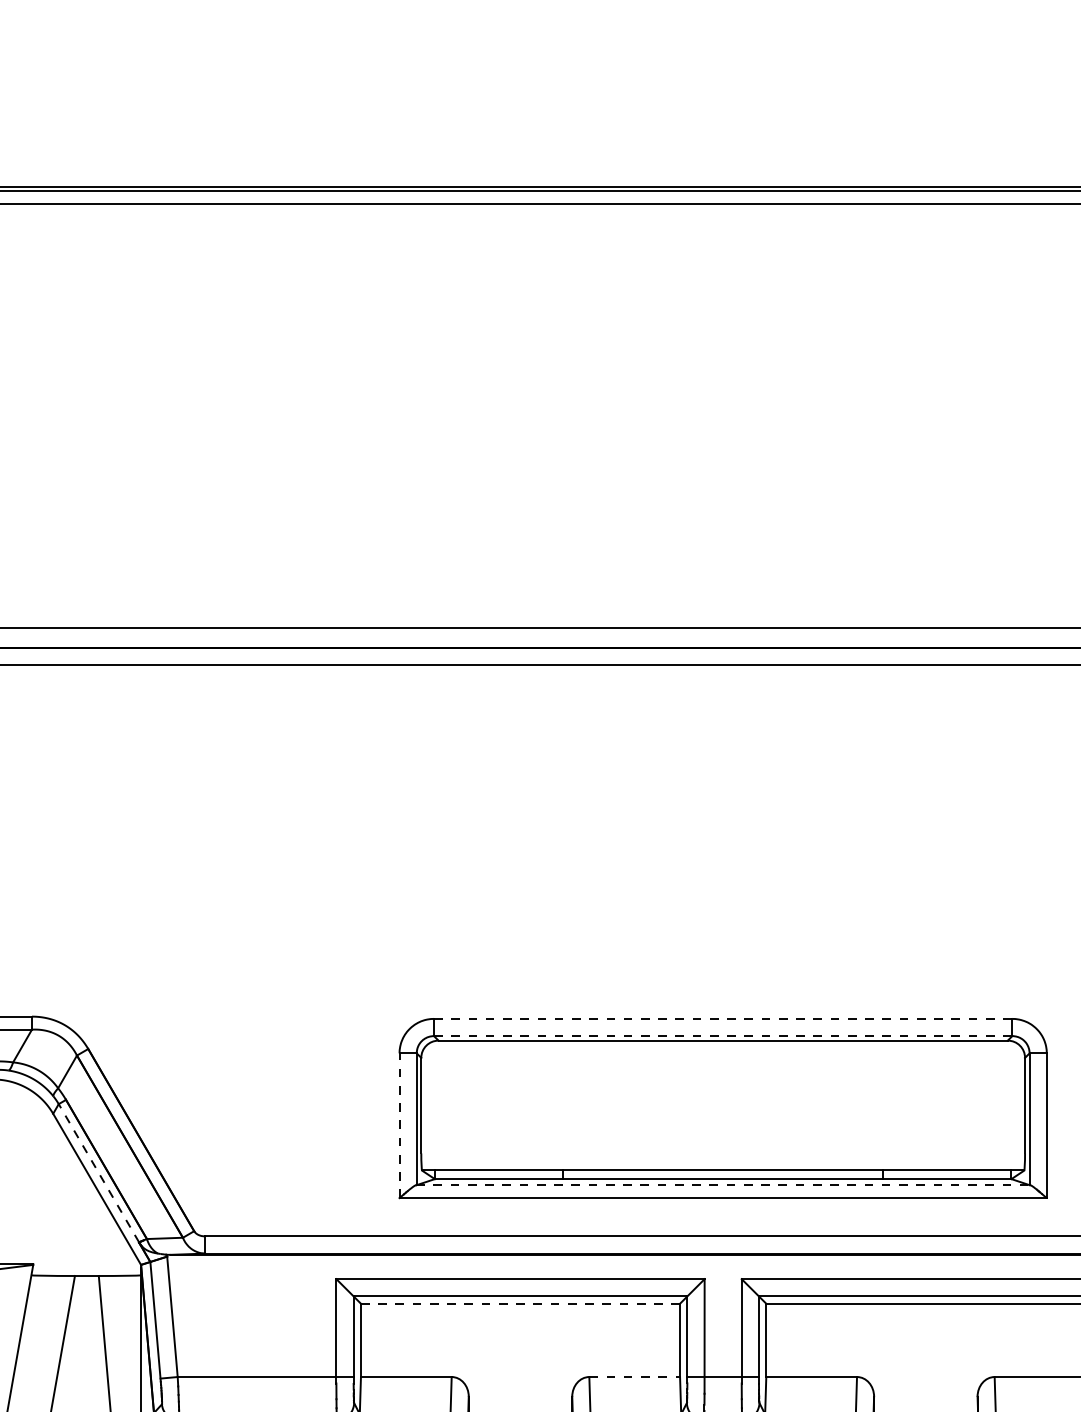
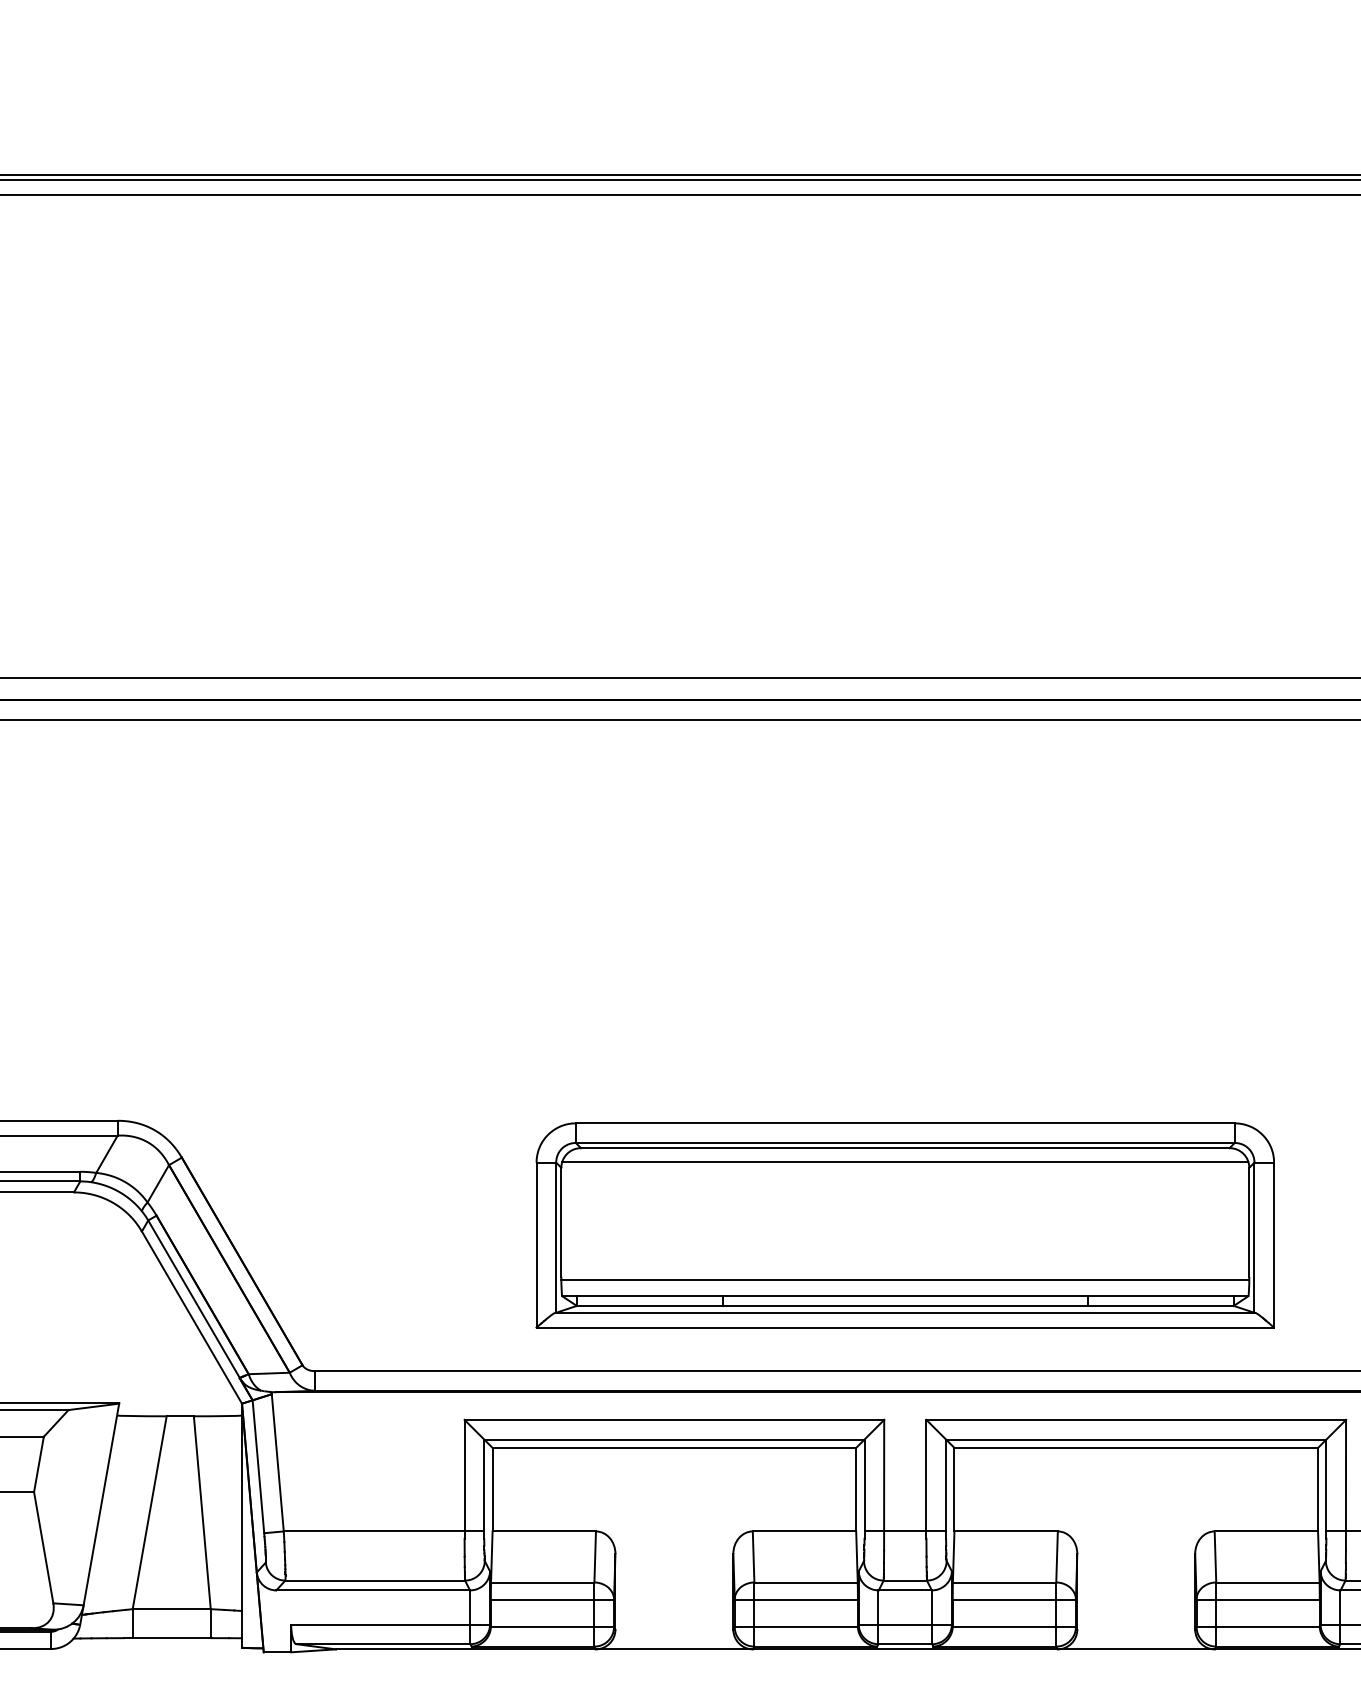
line: (723, 1019) -> (905, 1123), dashed -> solid
line: (723, 1035) -> (905, 1142), dashed -> solid
line: (723, 1053) -> (905, 1162), added
line: (399, 1125) -> (536, 1244), dashed -> solid
line: (723, 1155) -> (905, 1279), added
line: (98, 1172) -> (193, 1298), dashed -> solid
line: (723, 1184) -> (905, 1312), dashed -> solid
line: (520, 1303) -> (674, 1447), dashed -> solid
line: (634, 1377) -> (804, 1531), dashed -> solid

